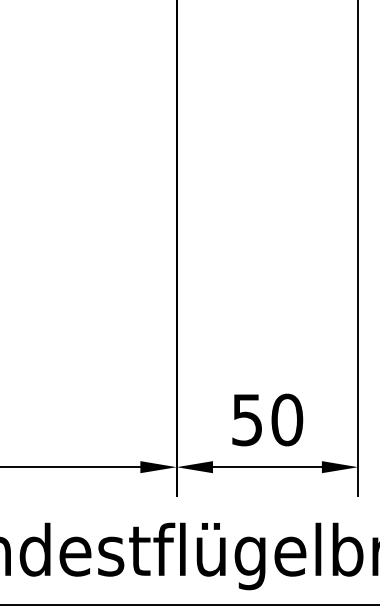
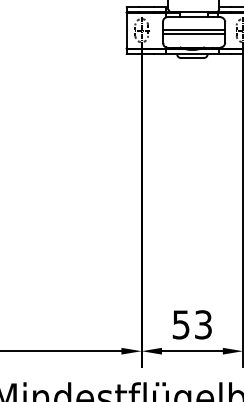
text: (287, 419) -> (203, 324), 50 -> 53

